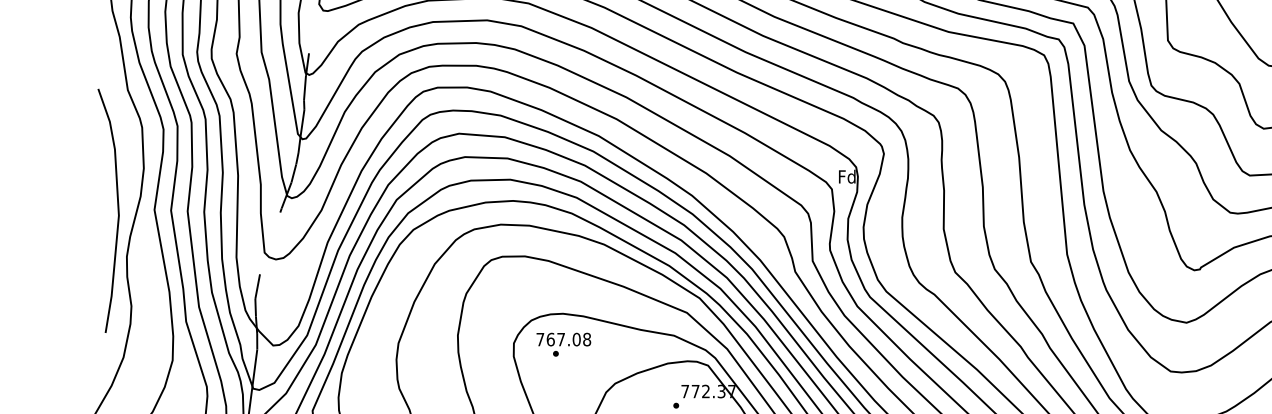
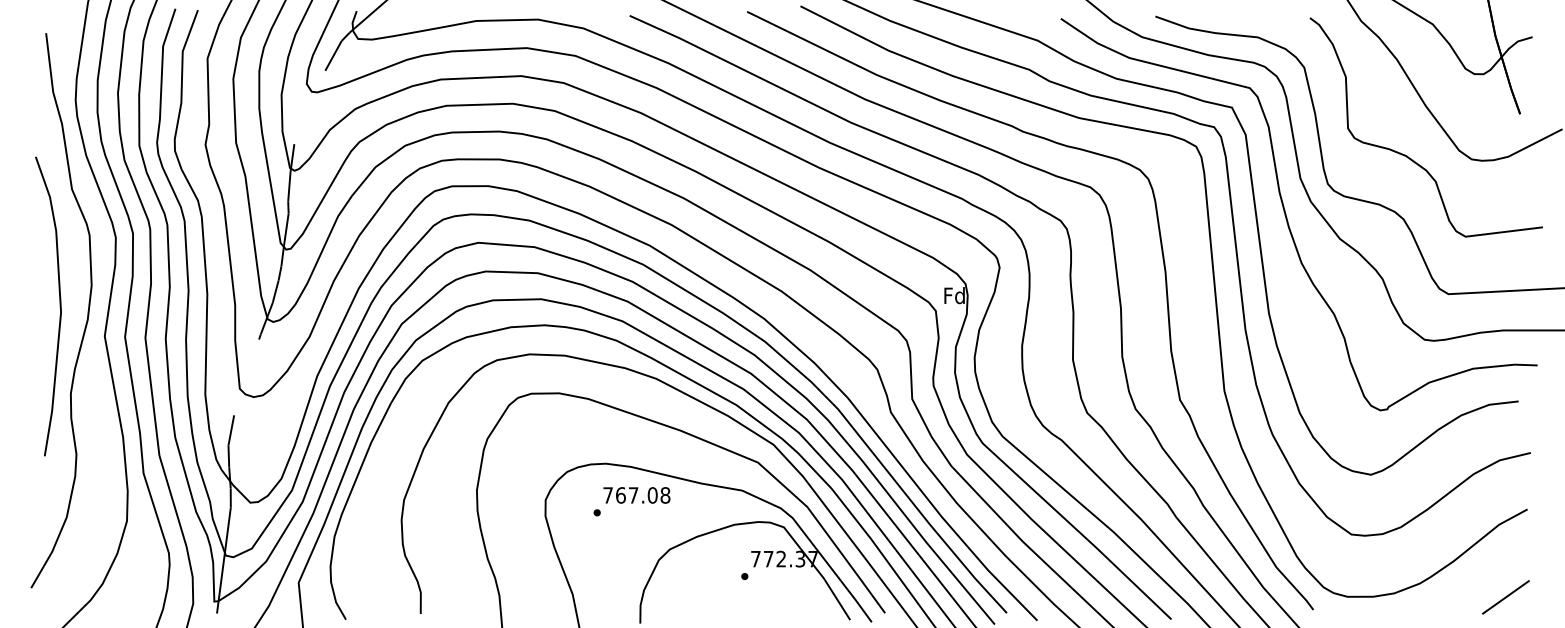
curve: (117, 210) -> (59, 306), moved
text: (563, 339) -> (636, 495), moved

